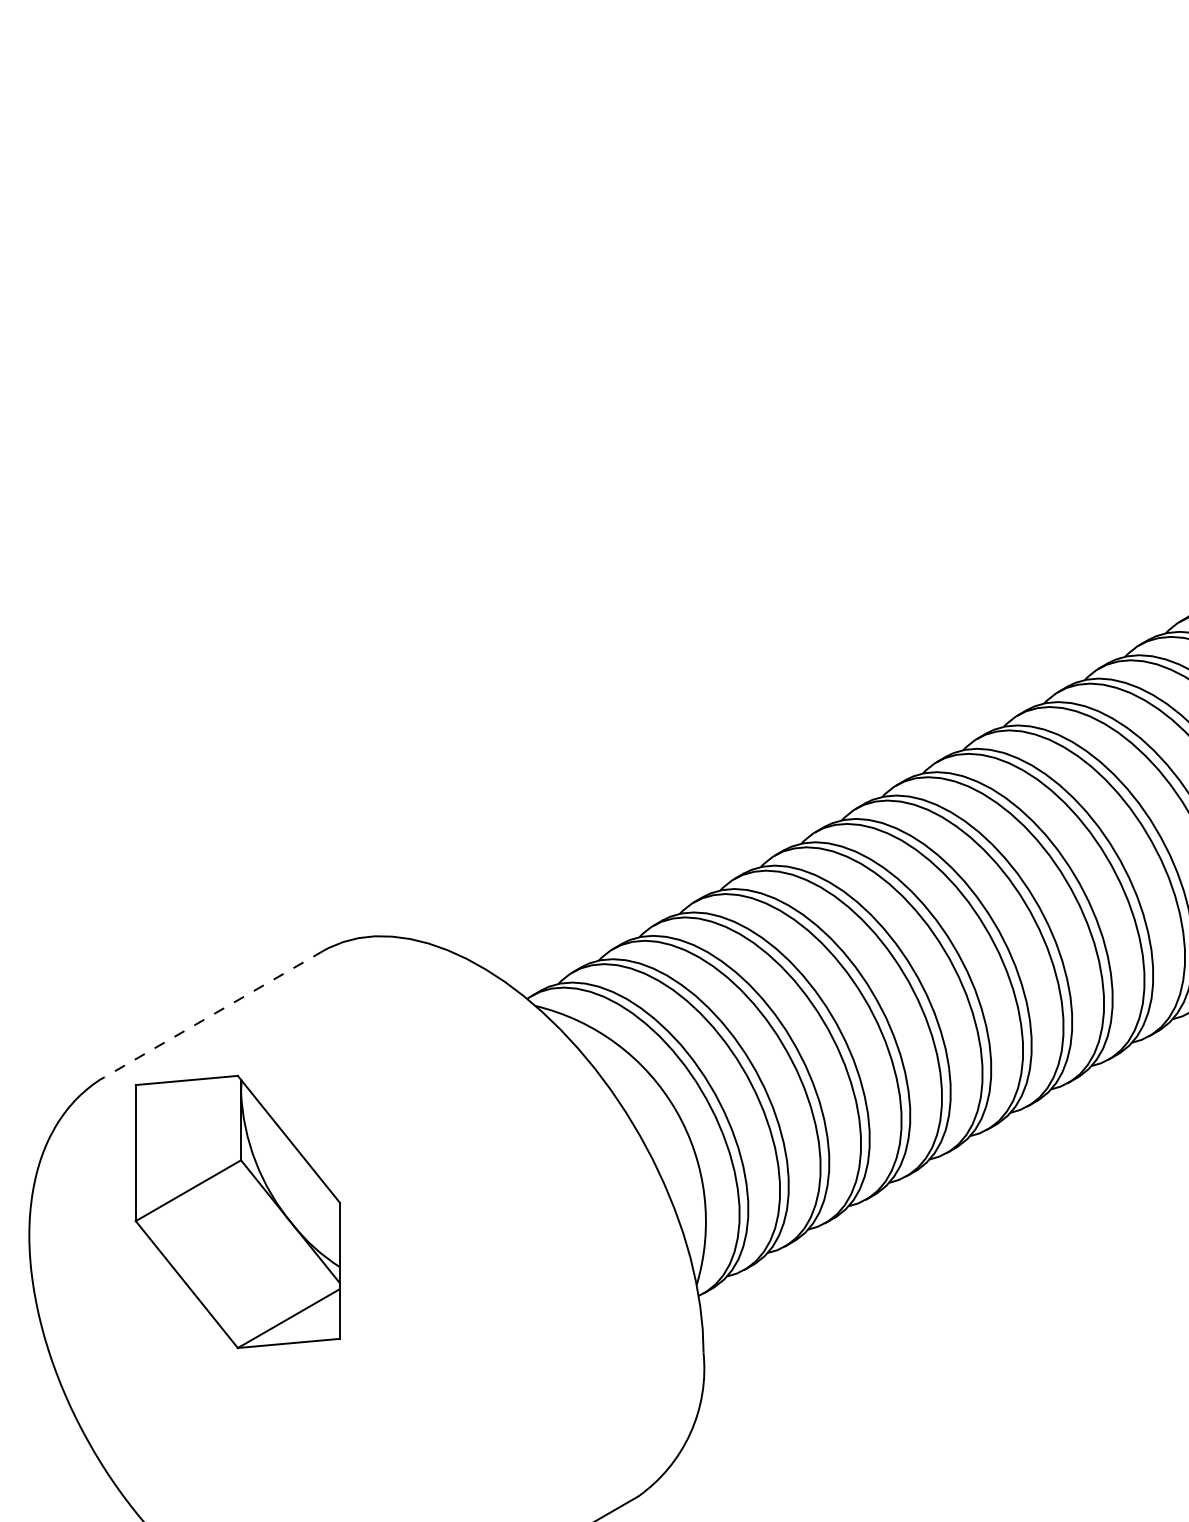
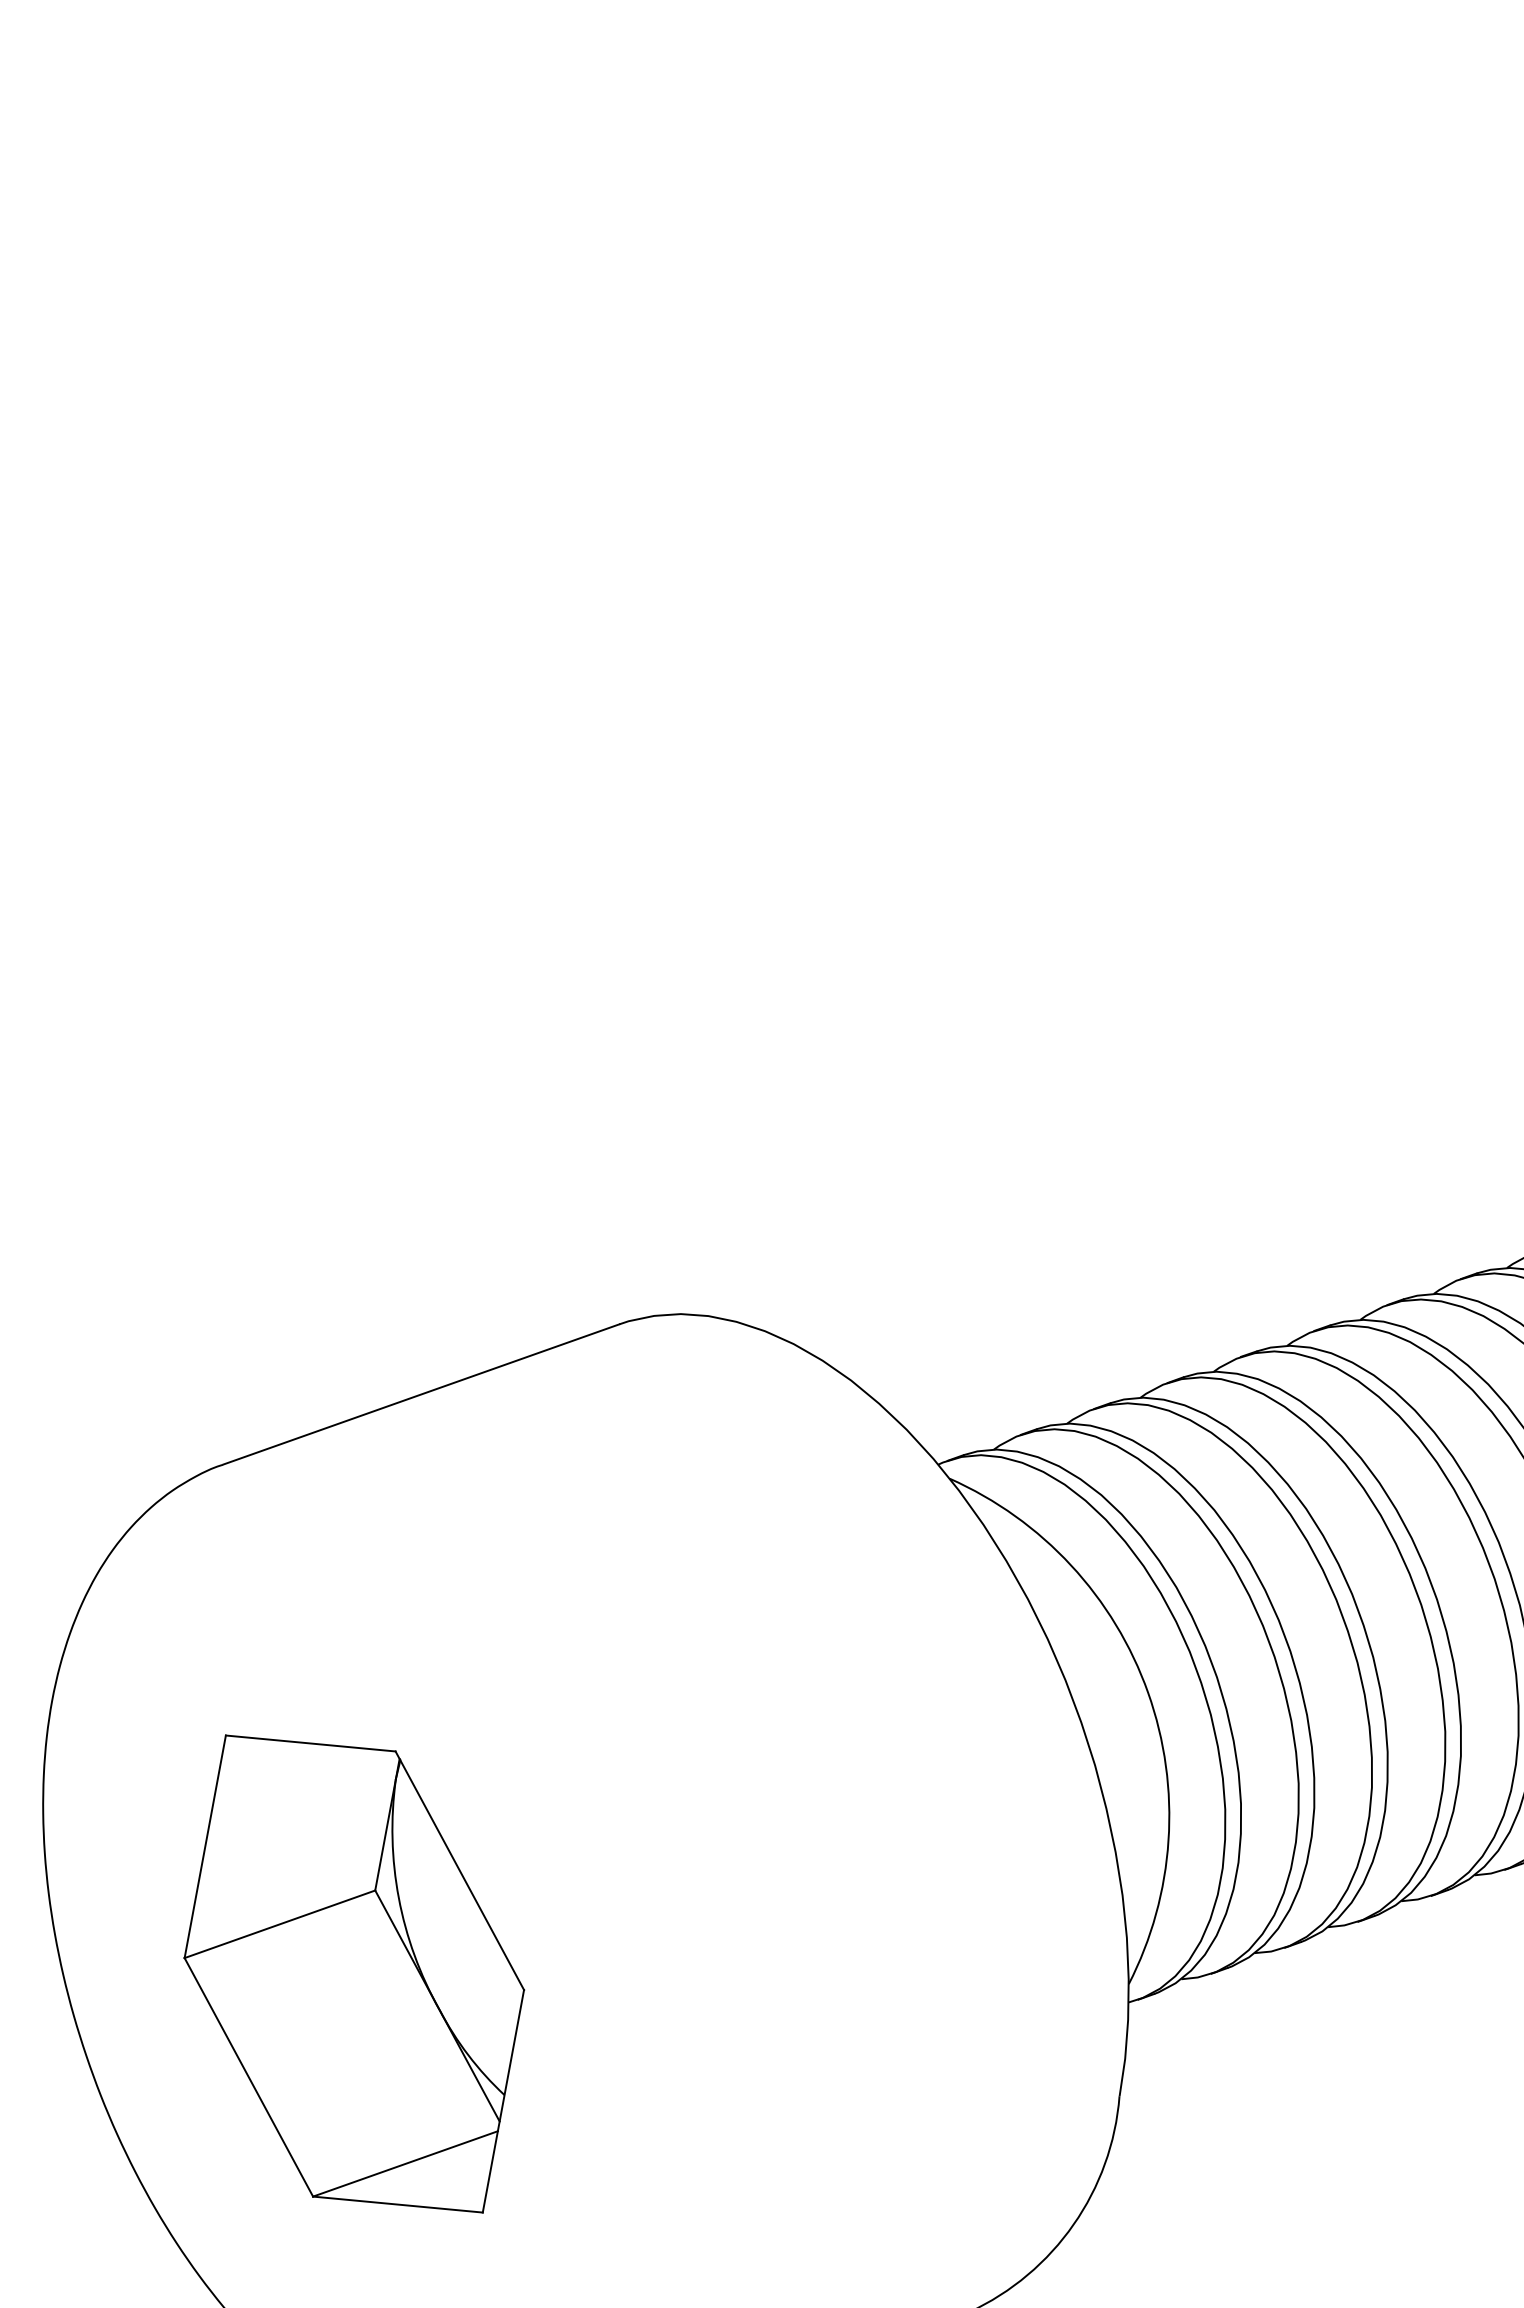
line: (213, 1014) -> (420, 1395), dashed -> solid
part: (237, 1211) -> (353, 1973), moved

